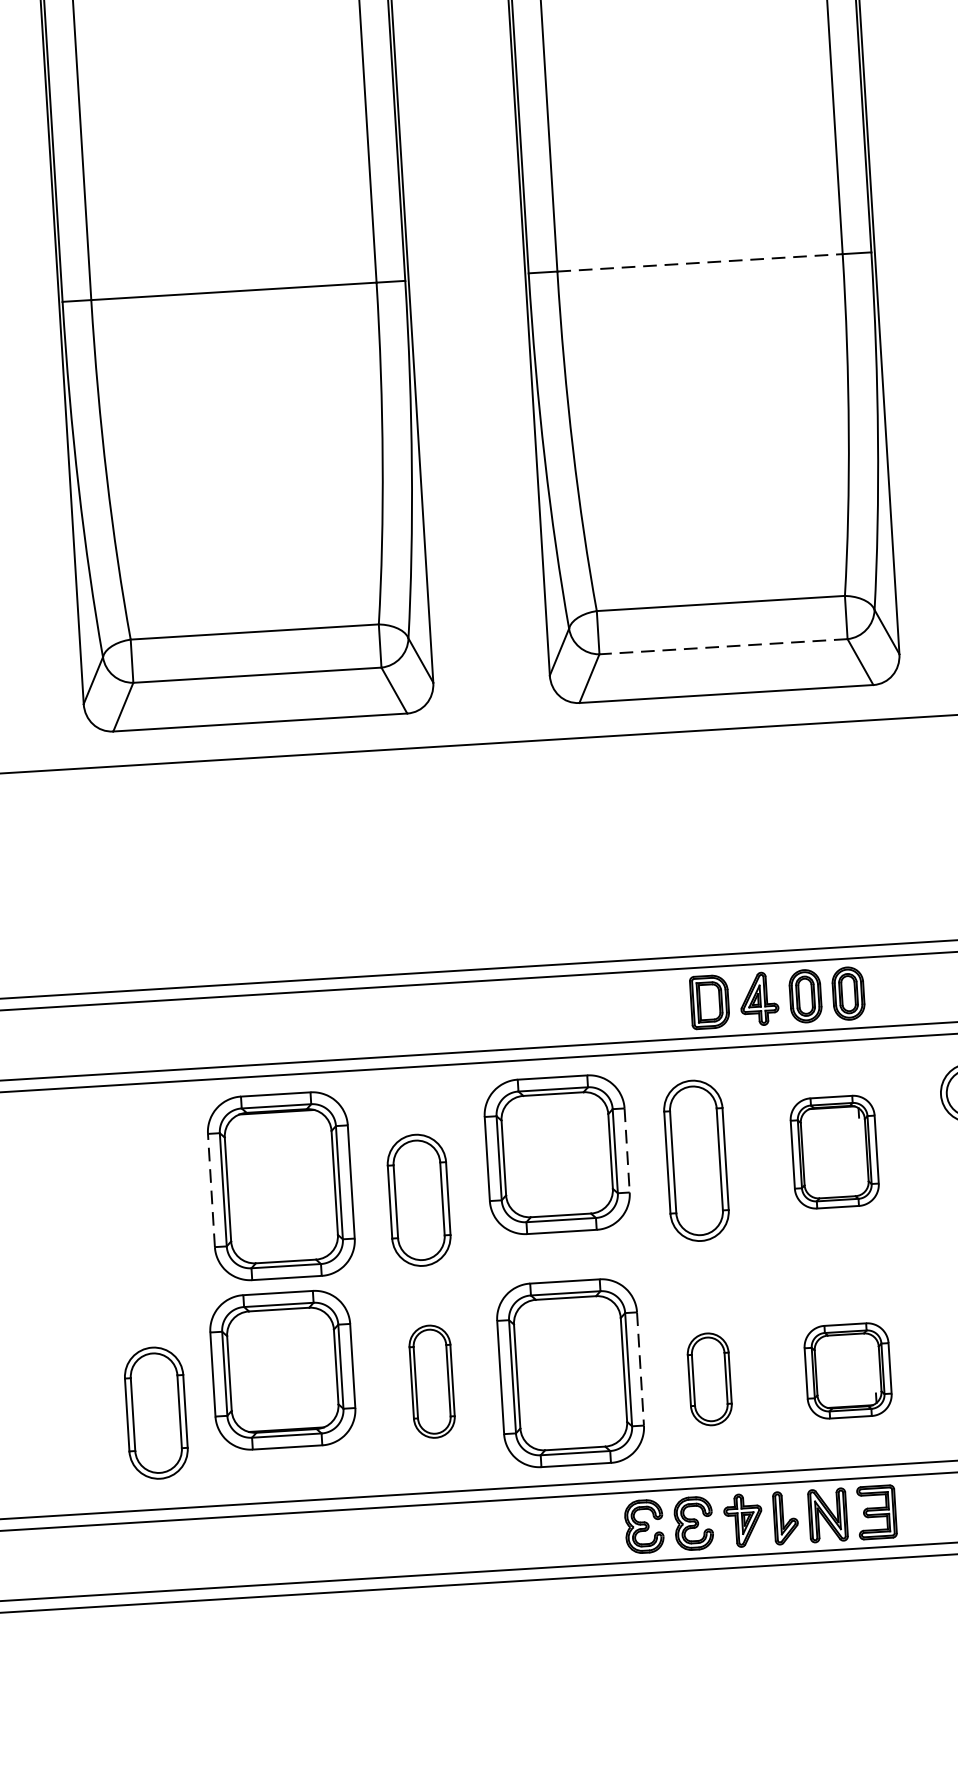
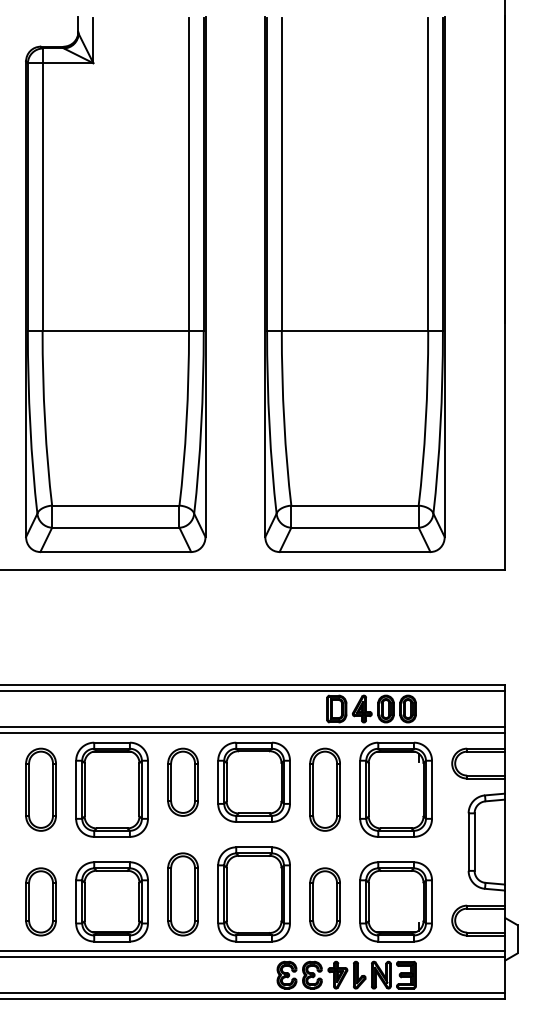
line: (700, 262) -> (355, 330), dashed -> solid
line: (724, 646) -> (355, 527), dashed -> solid
line: (626, 1150) -> (289, 782), dashed -> solid
part: (833, 1151) -> (395, 789), size x1.67
line: (212, 1189) -> (76, 789), dashed -> solid
part: (141, 1194) -> (40, 789), added
part: (417, 1198) -> (182, 781), moved
part: (281, 1369) -> (111, 901), moved
line: (639, 1369) -> (289, 894), dashed -> solid
part: (846, 1370) -> (395, 901), size x1.67
part: (708, 1378) -> (324, 901), size x1.43
part: (431, 1381) -> (182, 894), size x1.43

